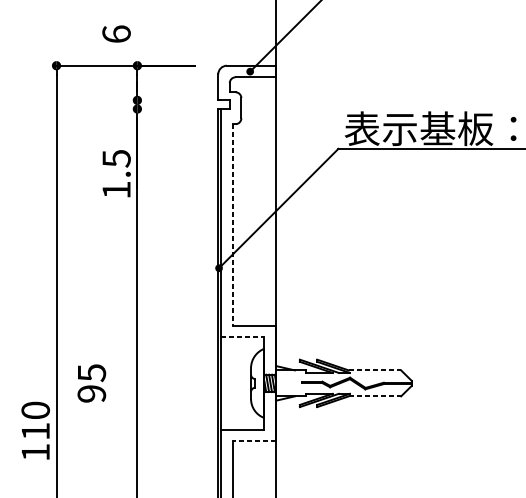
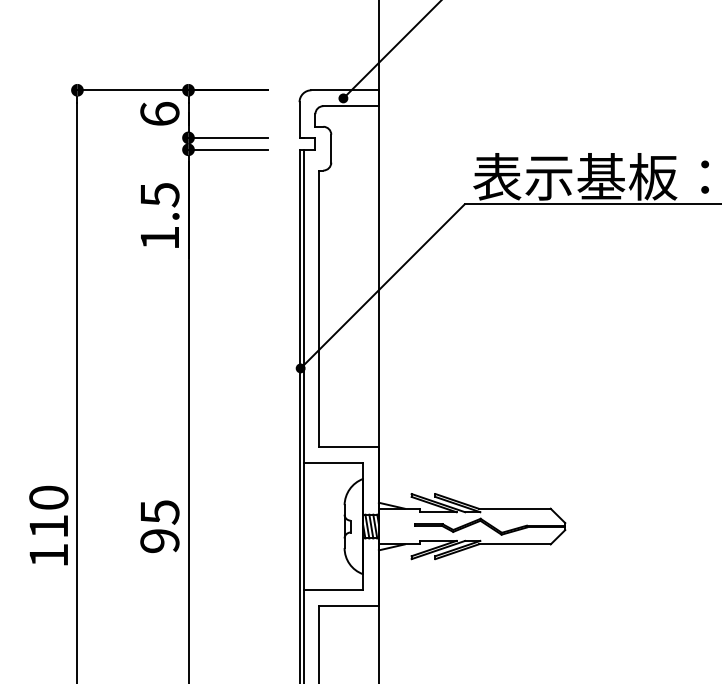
text: (116, 33) -> (159, 113), moved
line: (165, 100) -> (227, 137), added
line: (165, 108) -> (227, 149), added
text: (117, 173) -> (160, 215), moved
line: (232, 225) -> (319, 309), dashed -> solid
line: (242, 337) -> (333, 463), dashed -> solid
line: (375, 370) -> (515, 508), dashed -> solid
text: (91, 383) -> (159, 526), moved
line: (375, 396) -> (515, 544), dashed -> solid
text: (35, 430) -> (48, 525), moved
line: (254, 440) -> (349, 605), dashed -> solid

